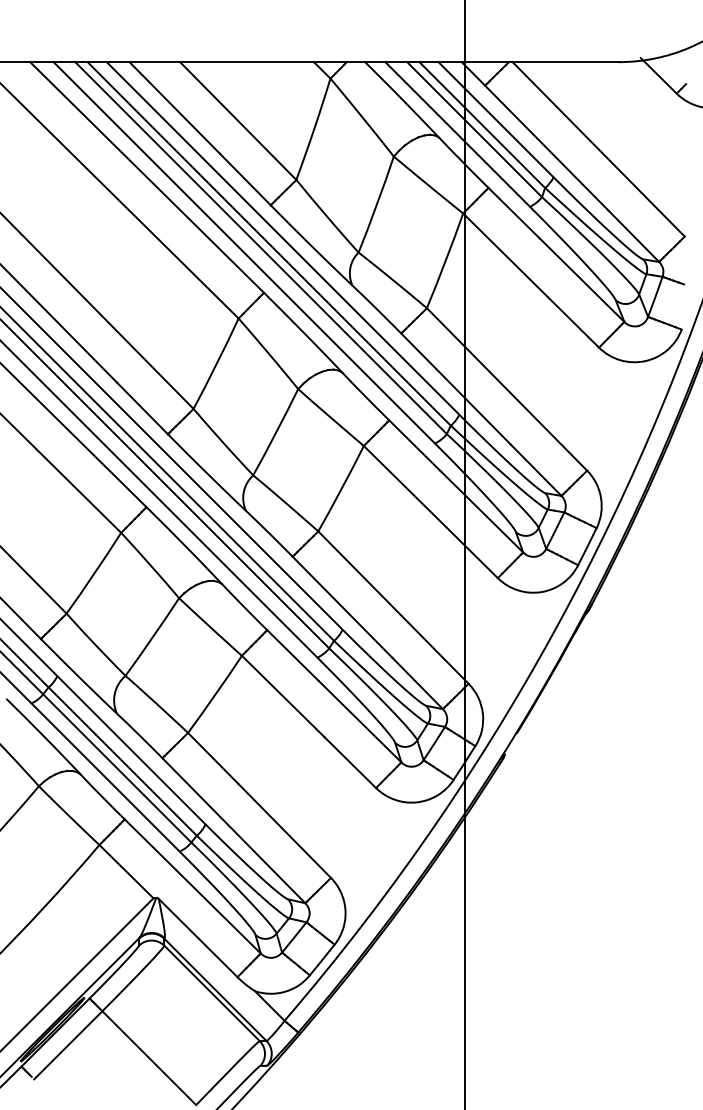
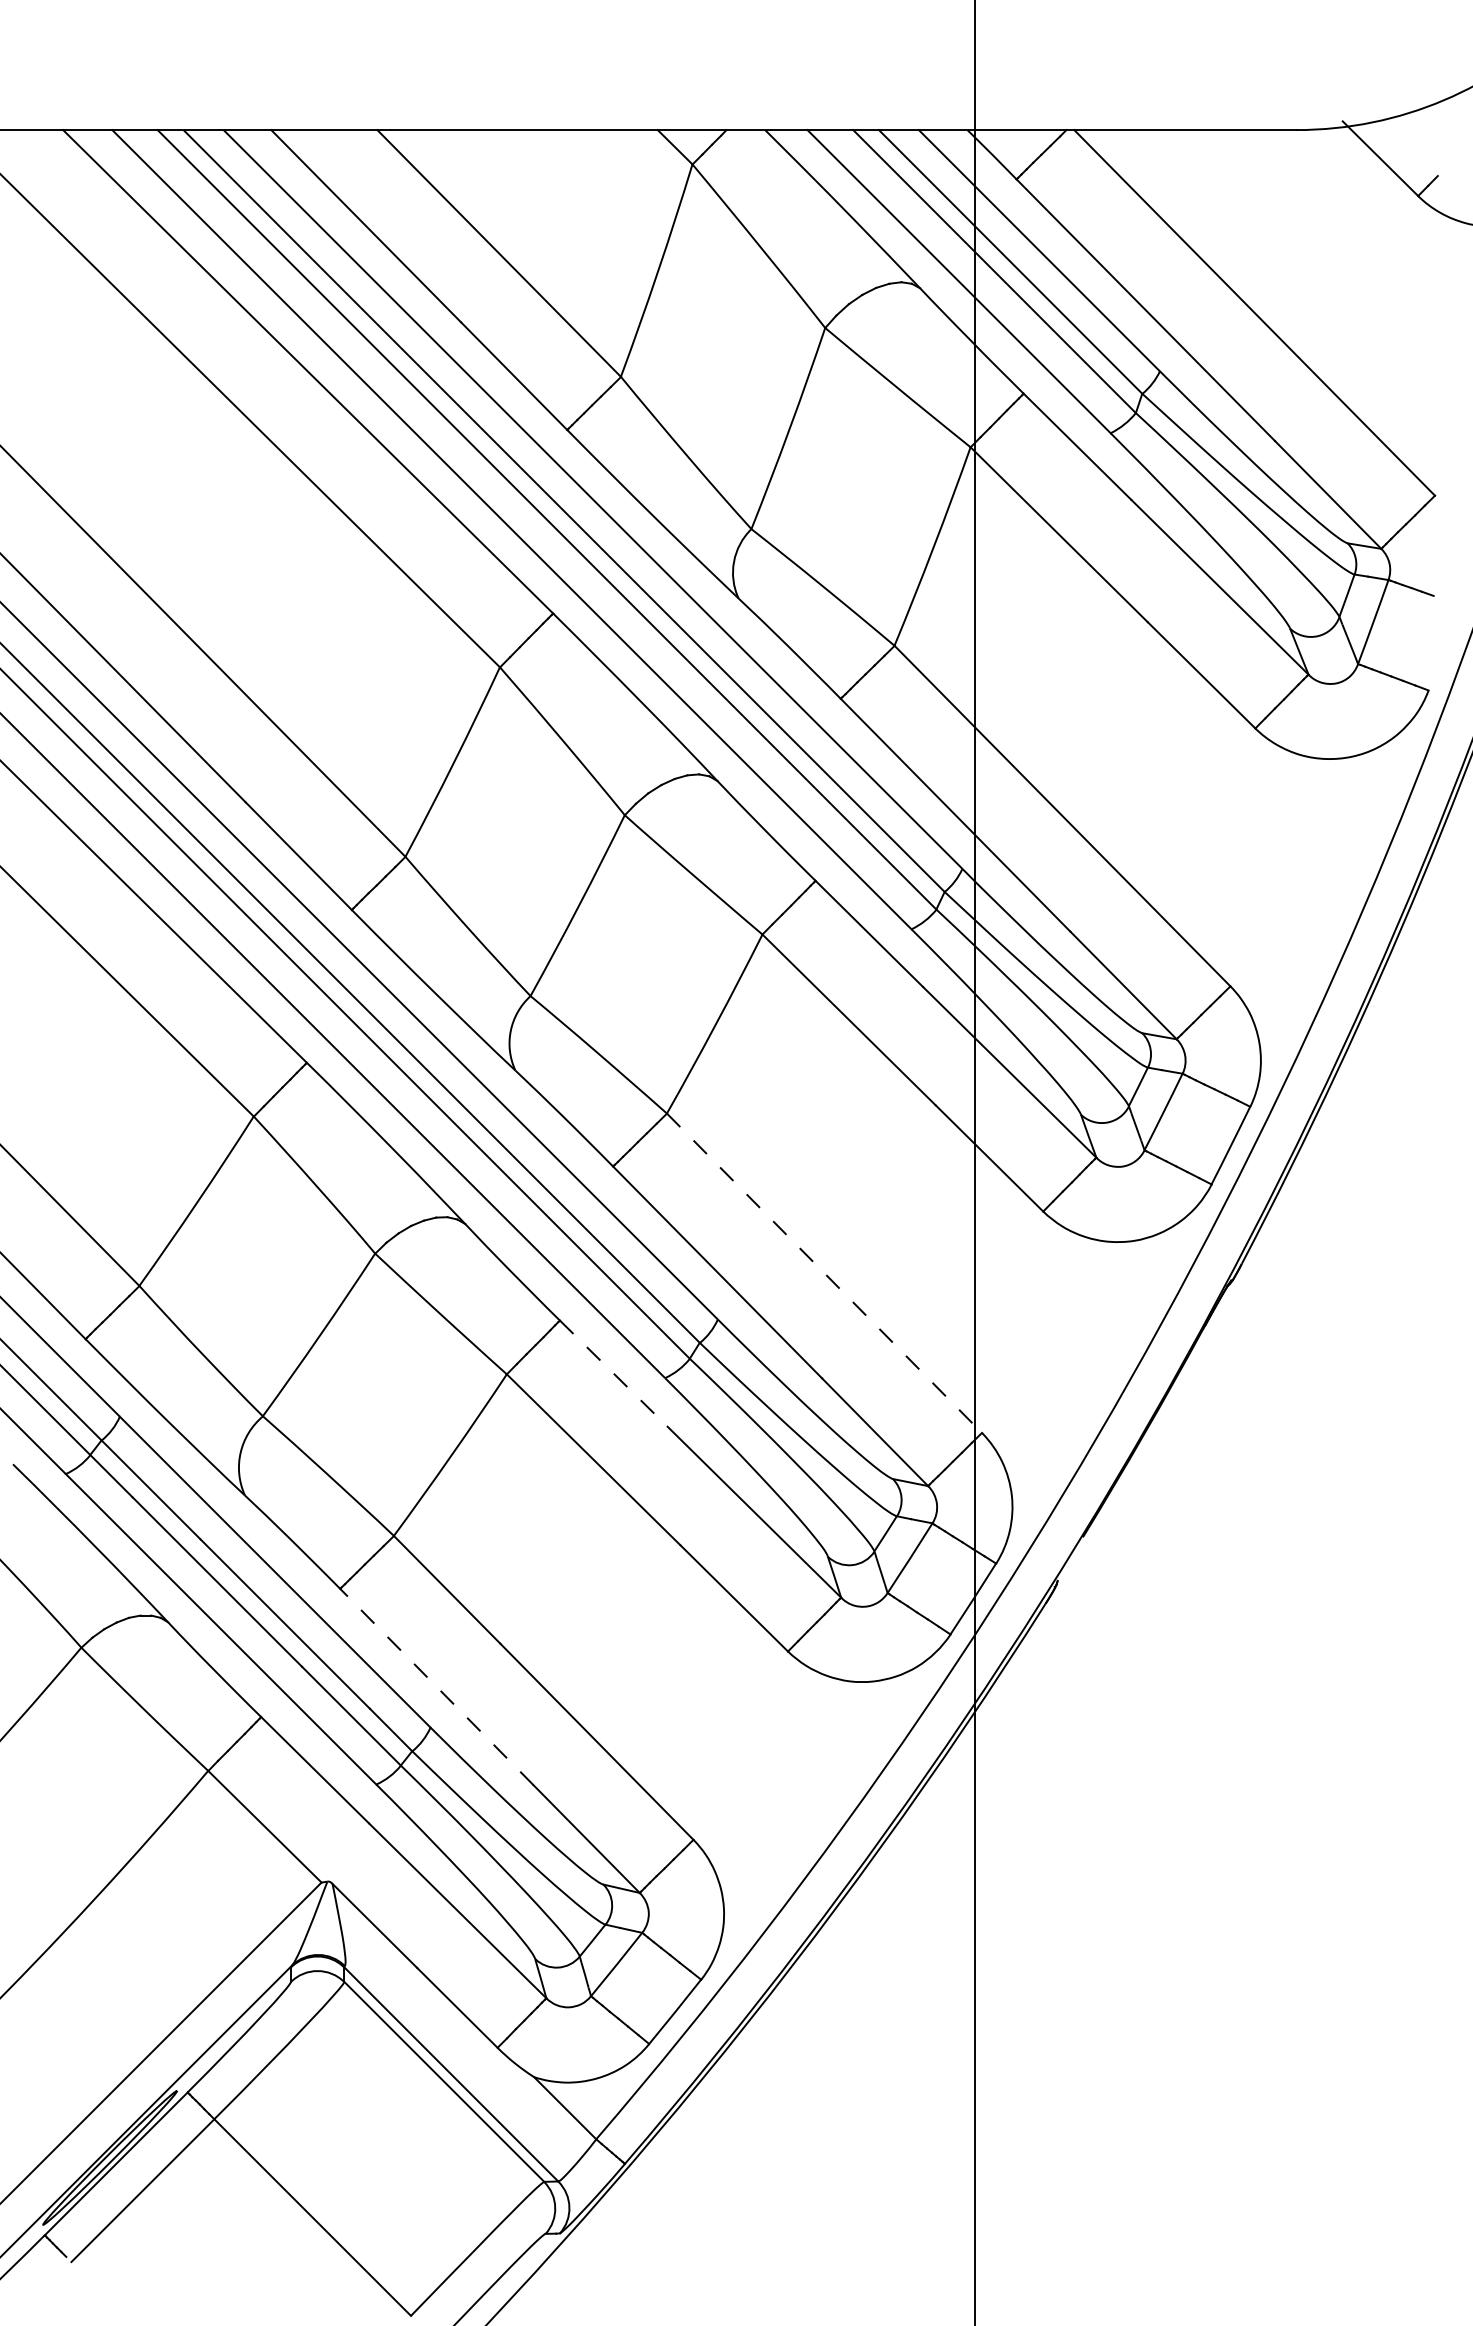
line: (393, 607) -> (824, 1273), solid -> dashed
line: (293, 655) -> (614, 1373), solid -> dashed
line: (208, 805) -> (436, 1688), solid -> dashed

